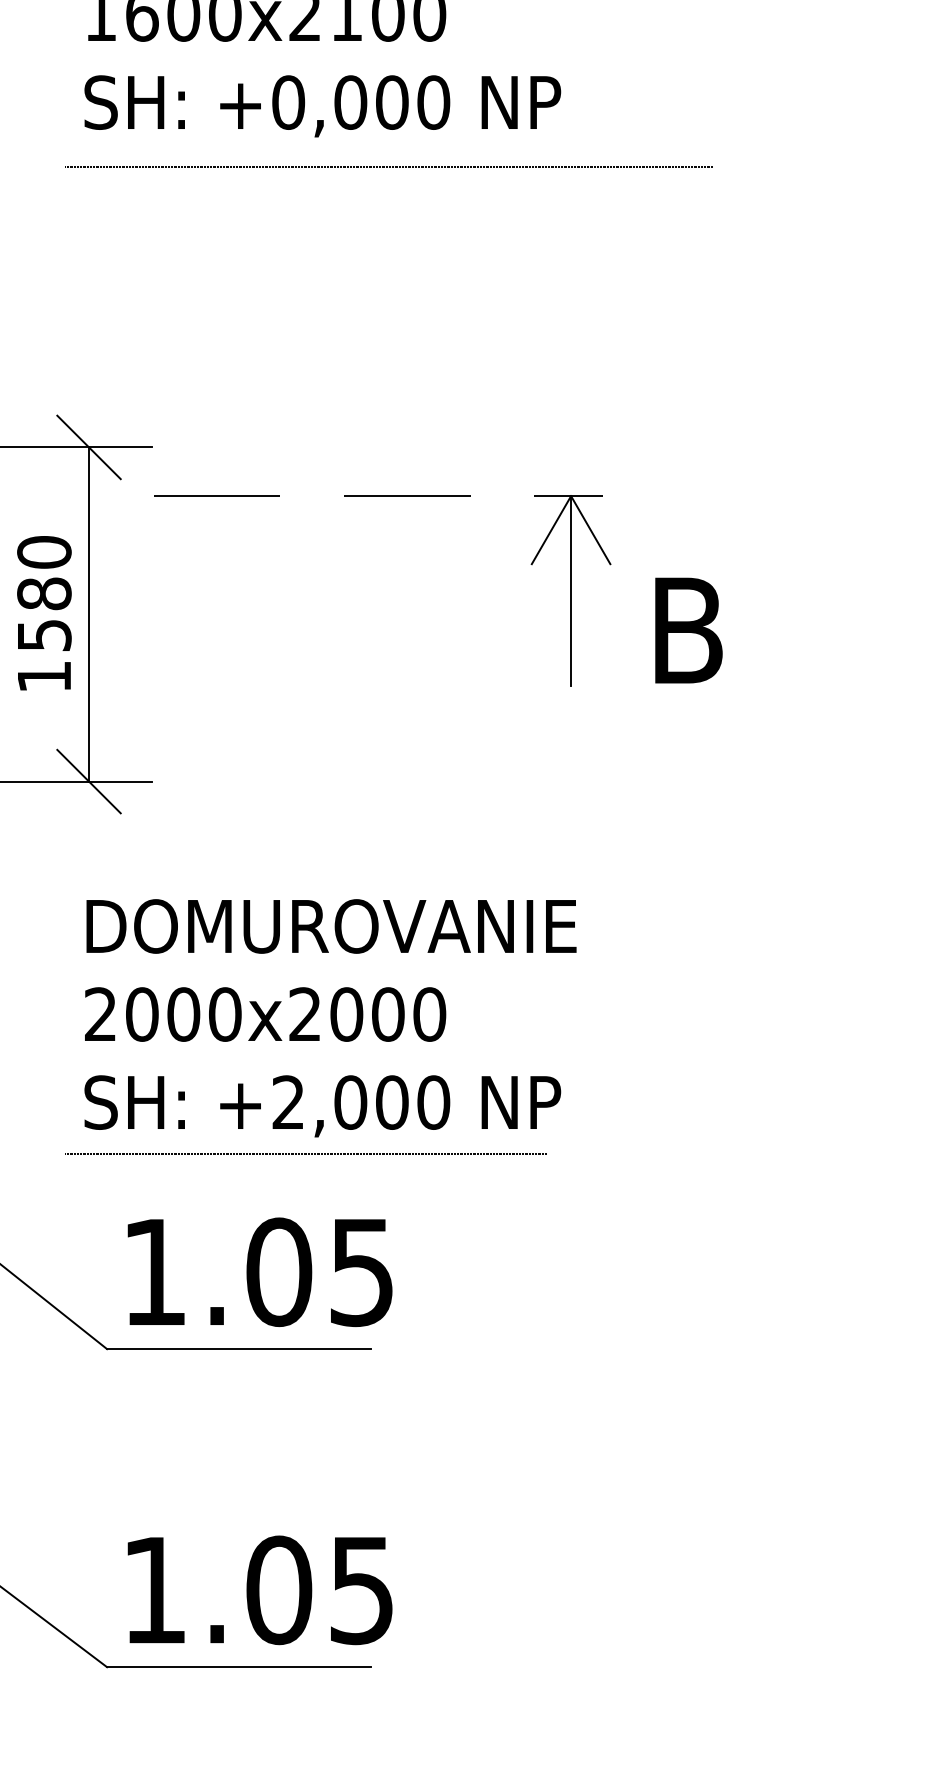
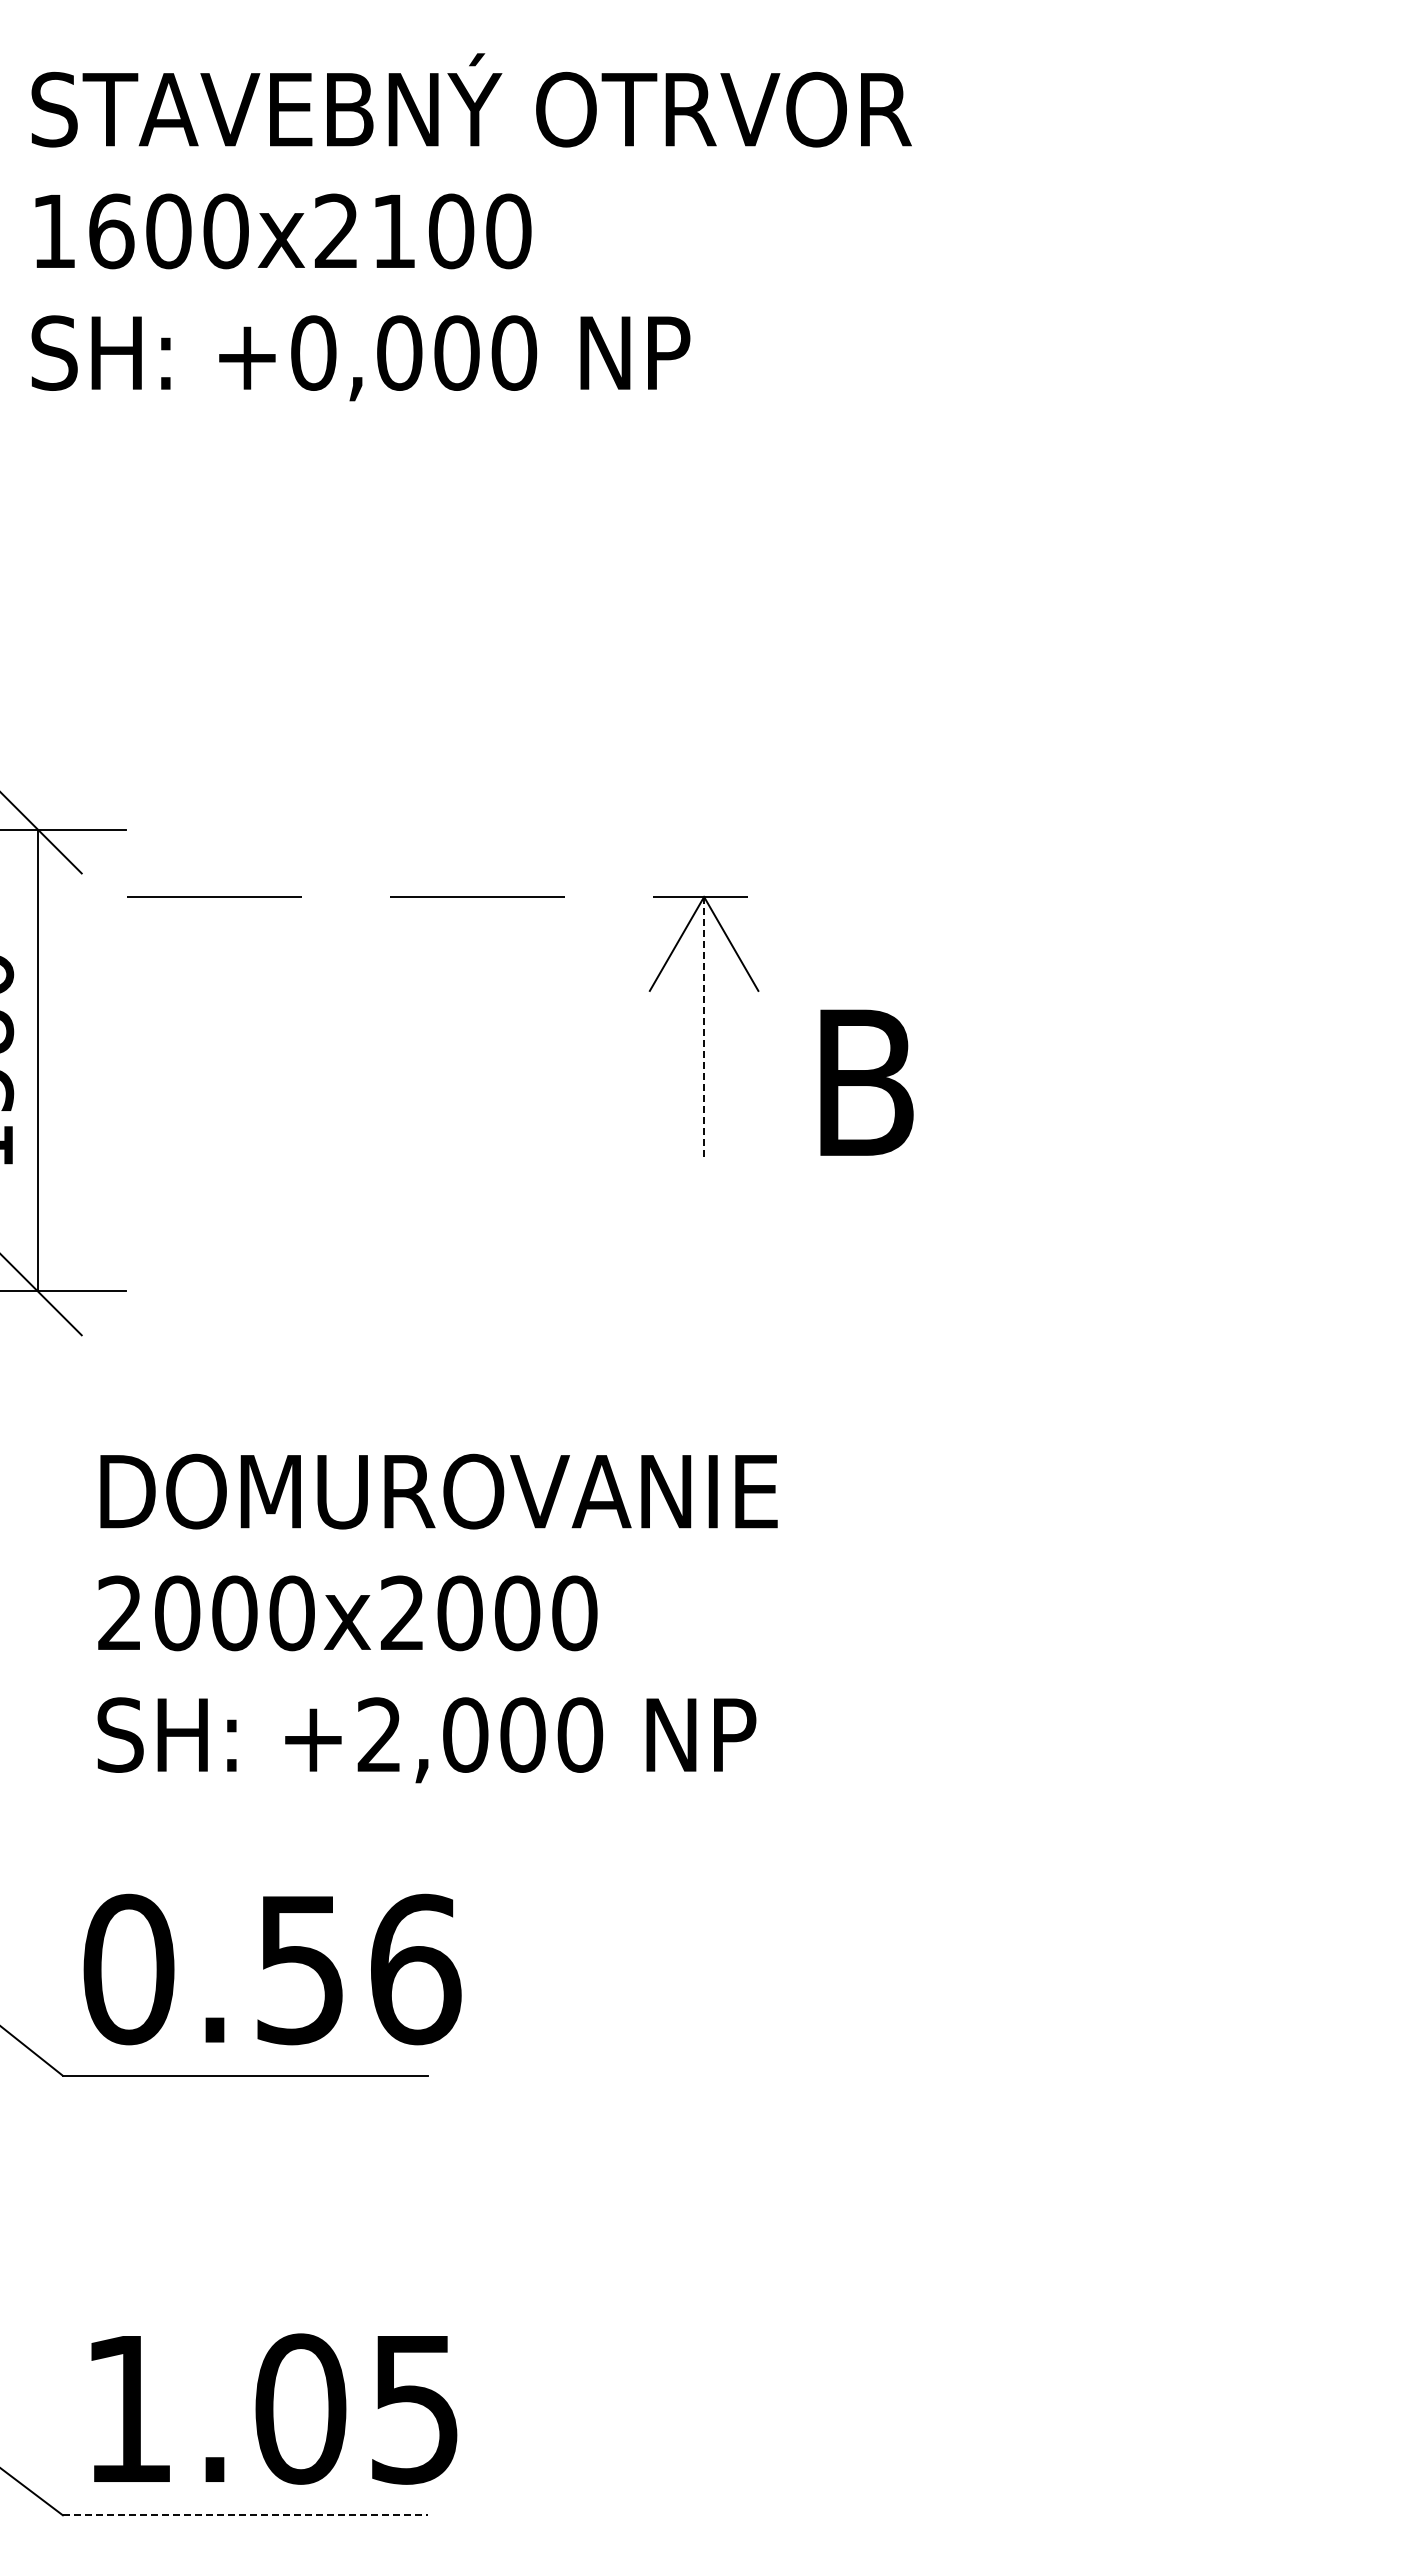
line: (389, 166) -> (453, 441), removed
line: (571, 591) -> (704, 1028), solid -> dashed
text: (330, 1018) -> (437, 1618), moved
line: (306, 1153) -> (338, 1805), removed
text: (258, 1272) -> (272, 1969), 1.05 -> 0.56
line: (239, 1667) -> (245, 2515), solid -> dashed

